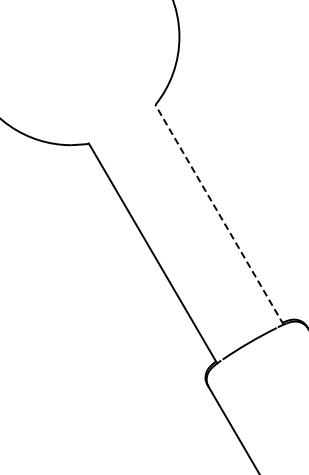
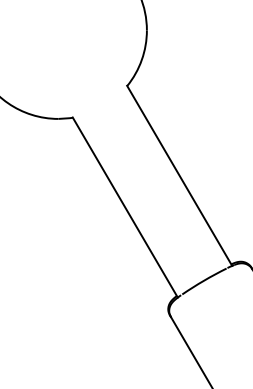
line: (219, 214) -> (179, 175), dashed -> solid

